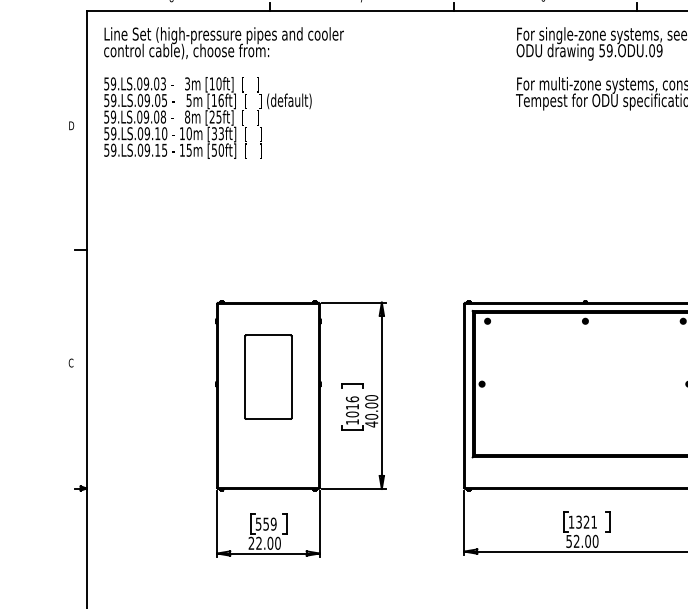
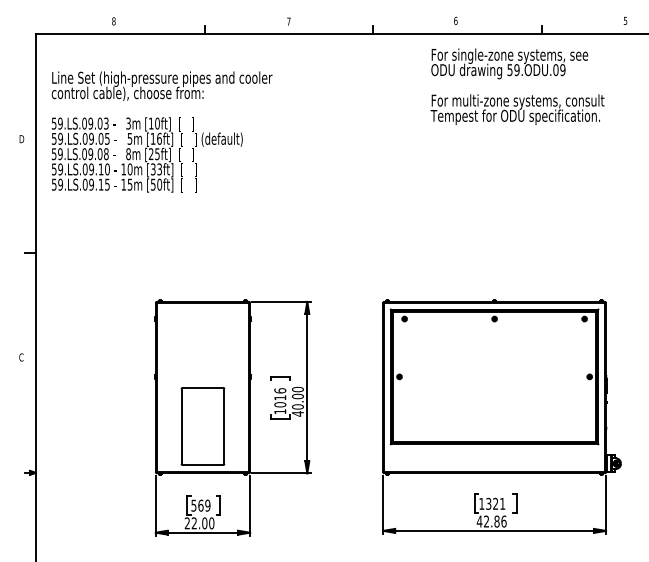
text: (223, 92) -> (161, 131), moved
part: (267, 377) -> (202, 426), moved
text: (265, 523) -> (200, 505), 559 -> 569
text: (582, 541) -> (491, 521), 52.00 -> 42.86

